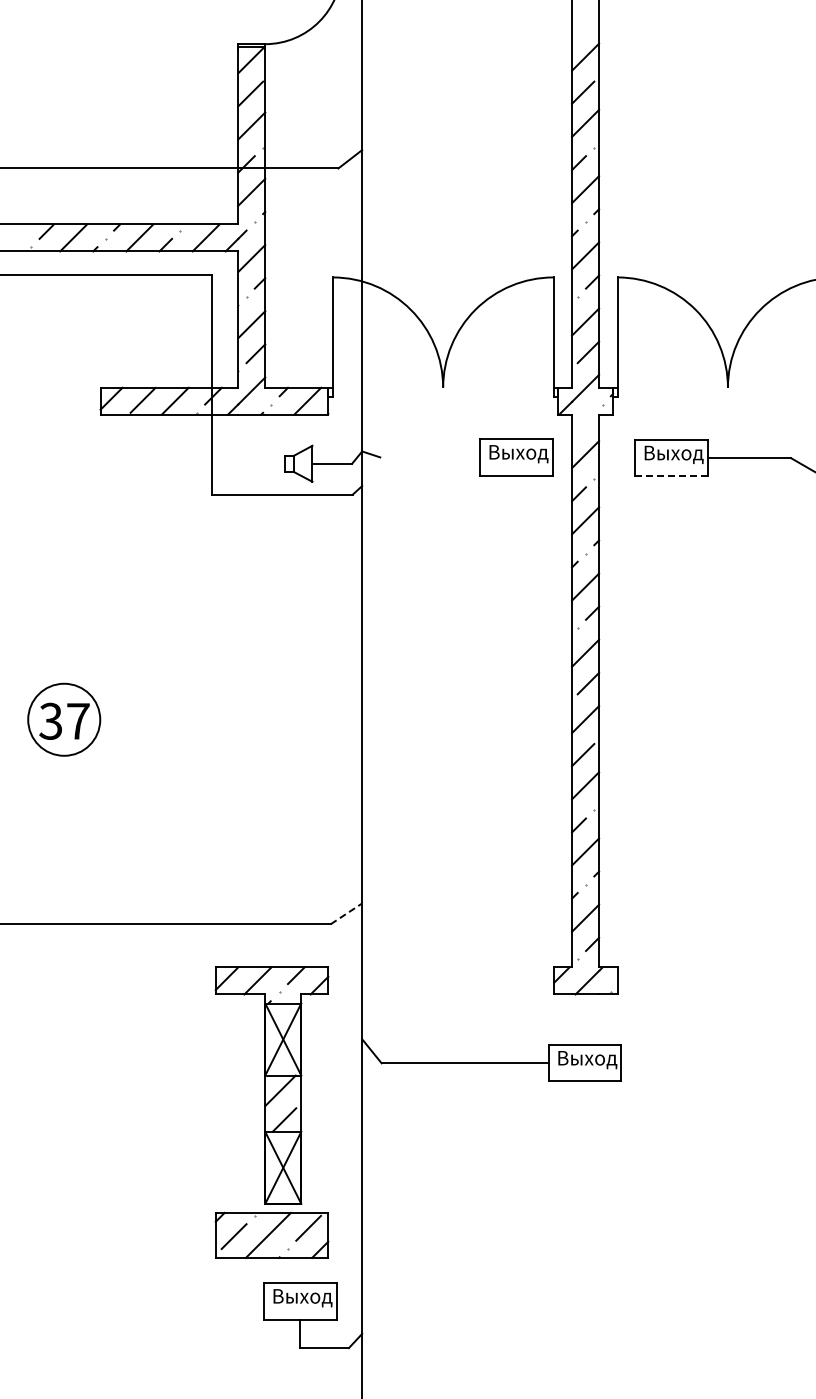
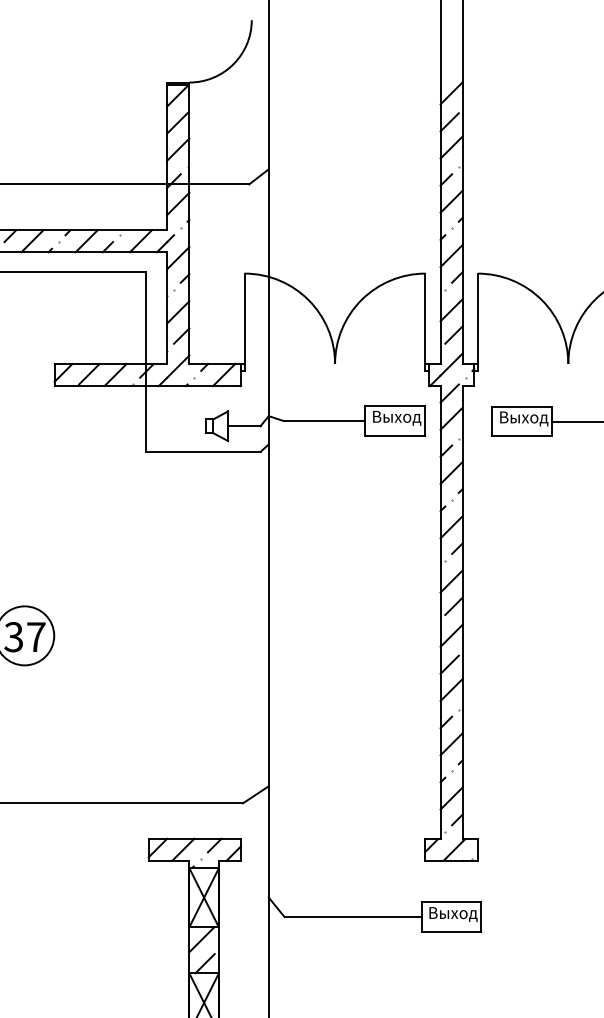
line: (583, 423) -> (450, 393), added
line: (430, 457) -> (324, 421), added
line: (670, 476) -> (521, 436), dashed -> solid
line: (346, 913) -> (255, 794), dashed -> solid

